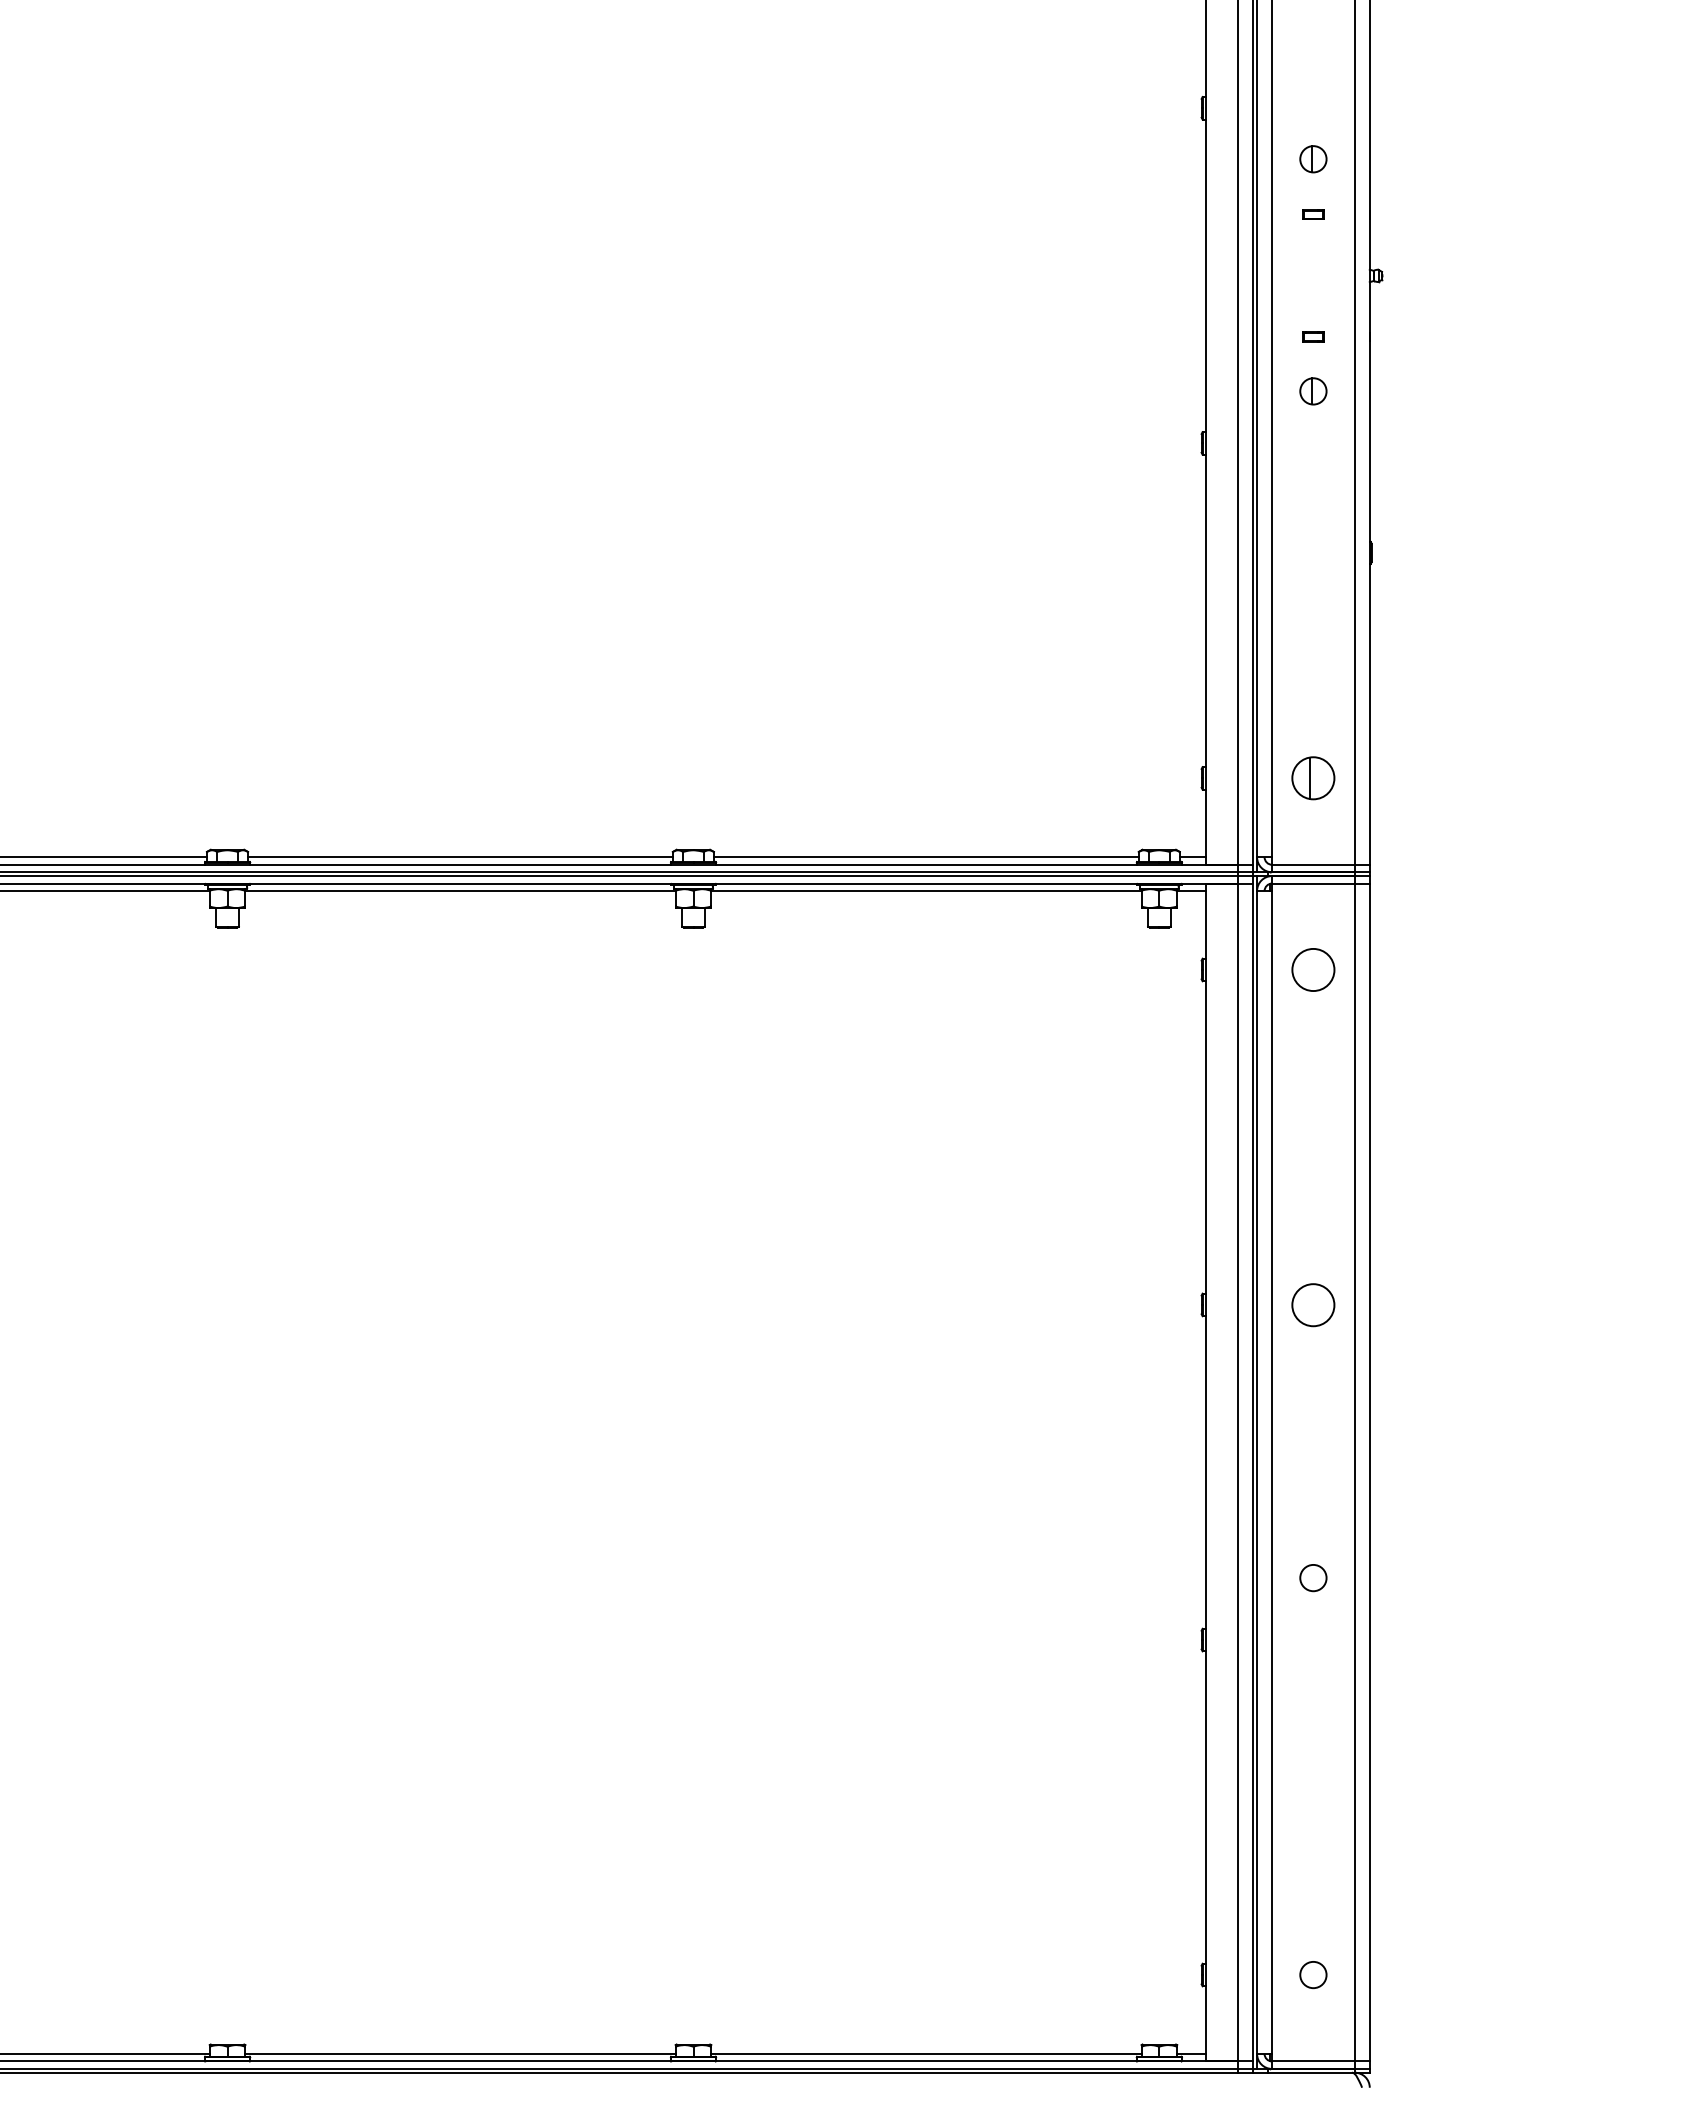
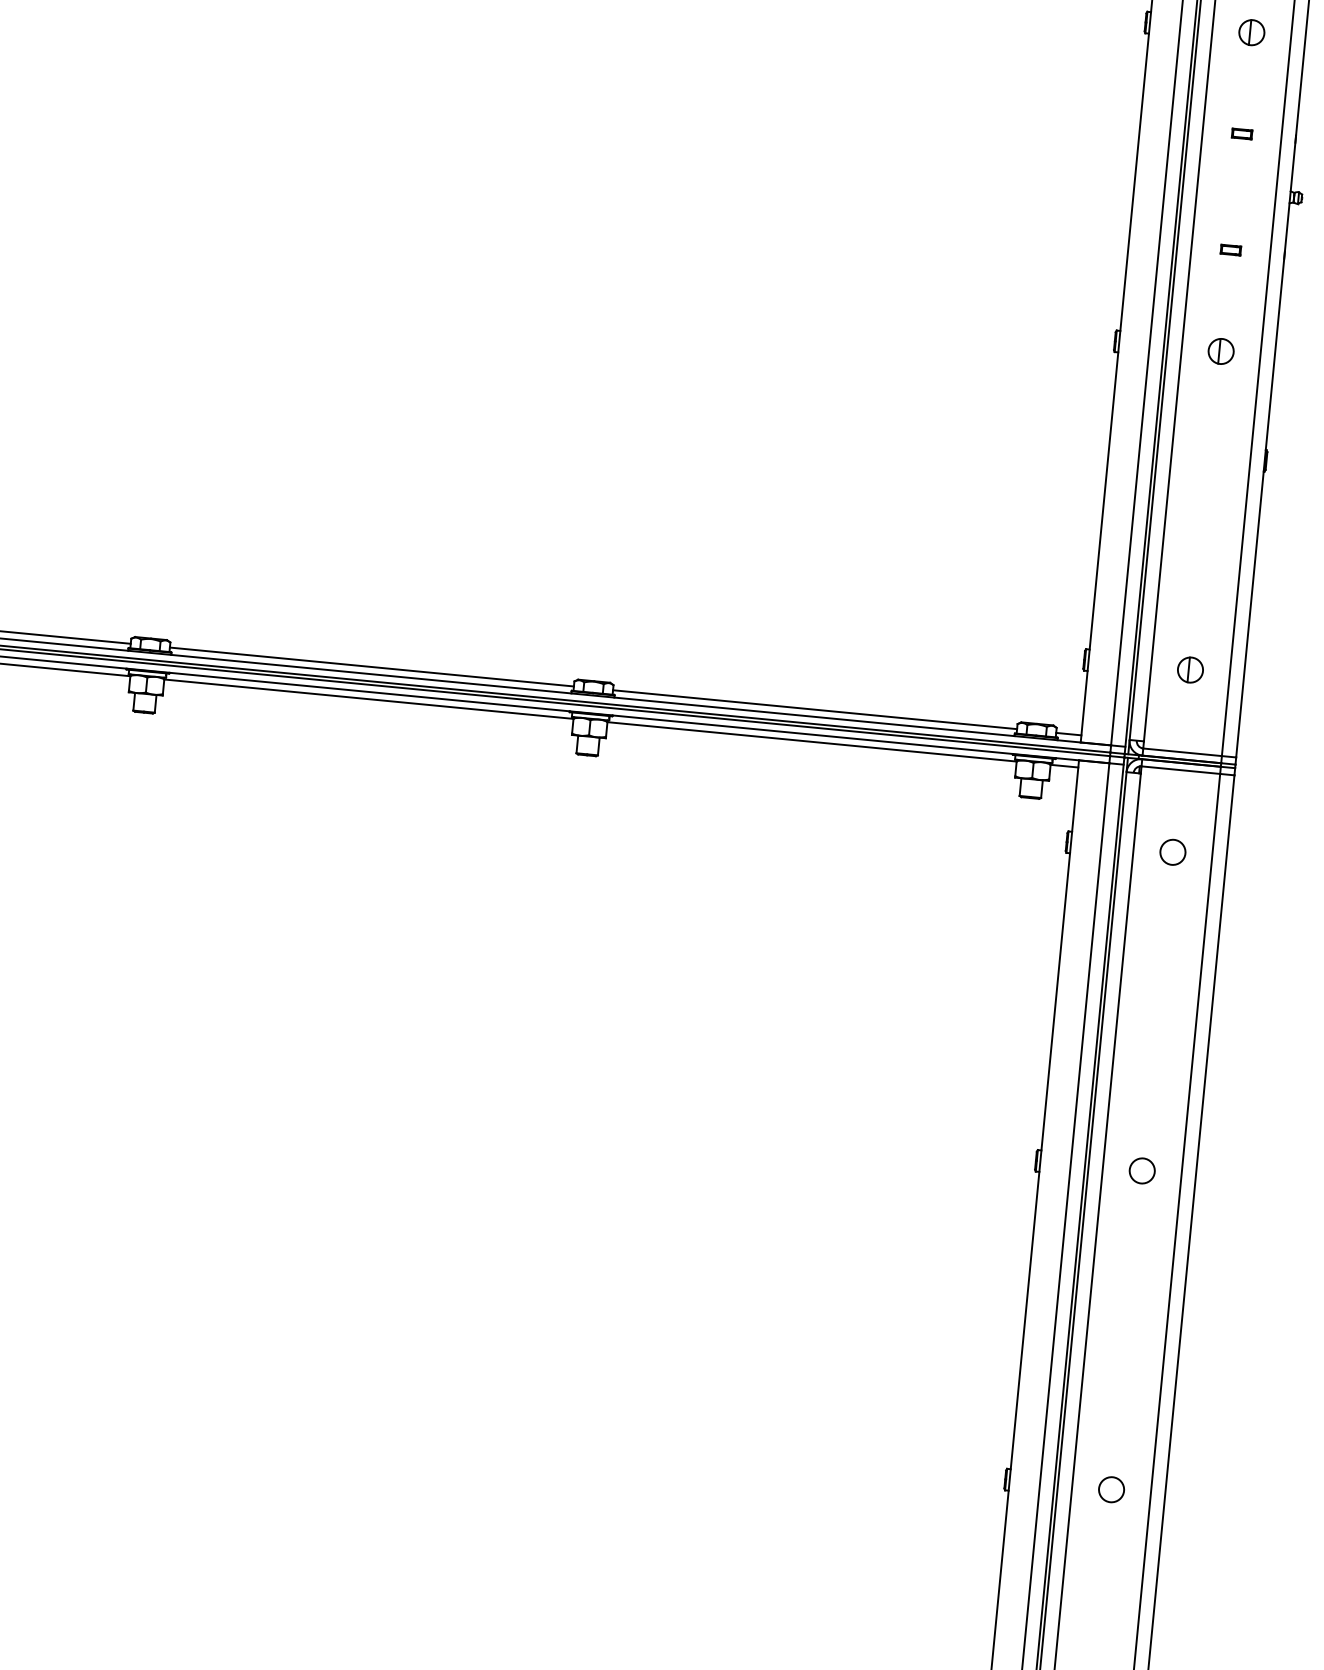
part: (1313, 159) -> (1251, 32), moved
part: (1313, 391) -> (1221, 351), moved
part: (1313, 778) -> (1190, 670), size x0.62
circle: (1313, 969) -> (1173, 851), size x0.62
circle: (1313, 1304) -> (1142, 1170), size x0.62
circle: (1313, 1578) -> (1111, 1490), moved

